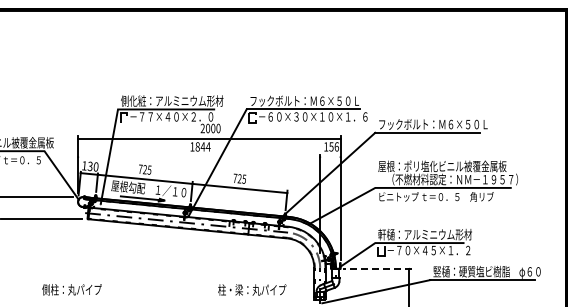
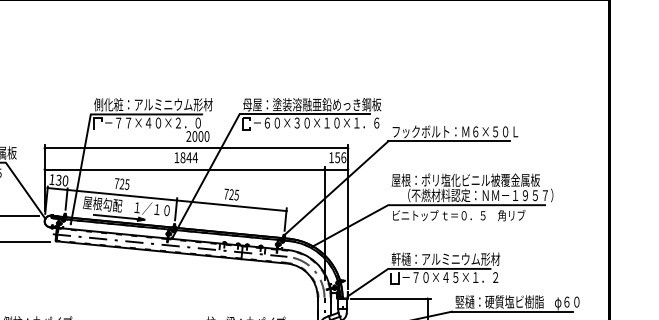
text: (309, 100) -> (312, 104), フックボルト：Ｍ６×５０Ｌ -> 母屋：塗装溶融亜鉛めっき鋼板
line: (209, 157) -> (196, 169), added
line: (377, 268) -> (390, 298), dashed -> solid

